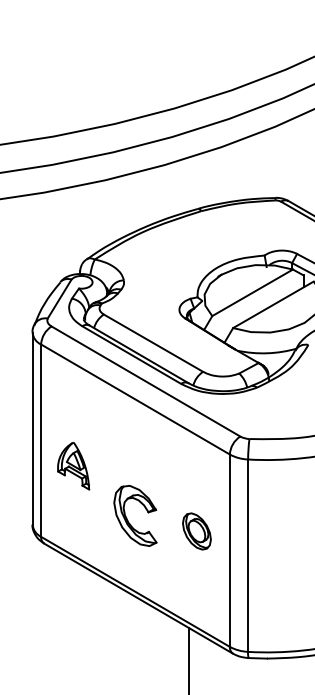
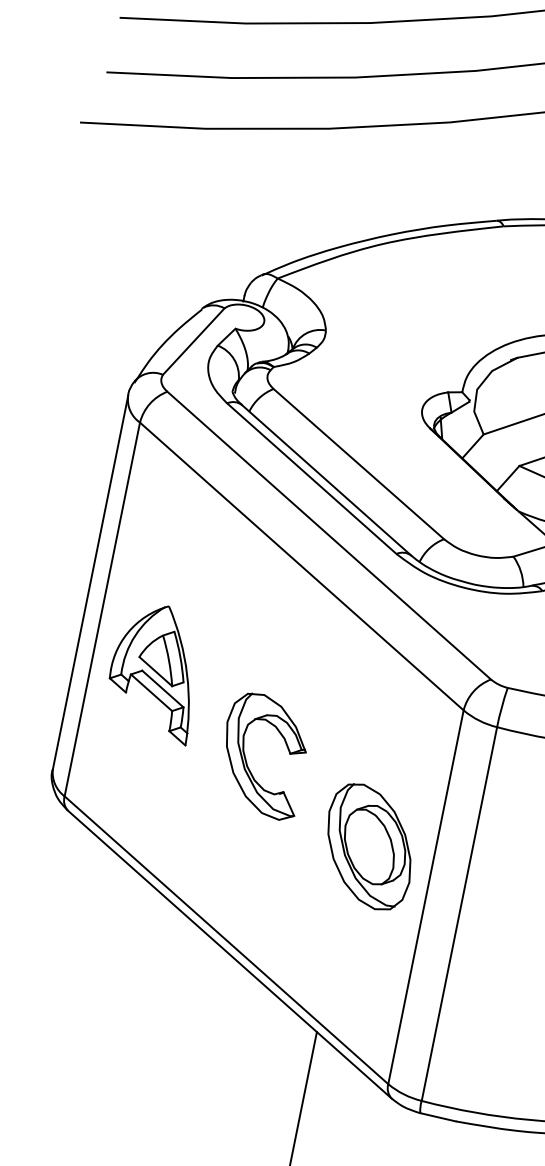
part: (73, 465) -> (155, 670), size x1.43
part: (127, 518) -> (247, 757), moved
part: (196, 531) -> (368, 846), size x1.67

